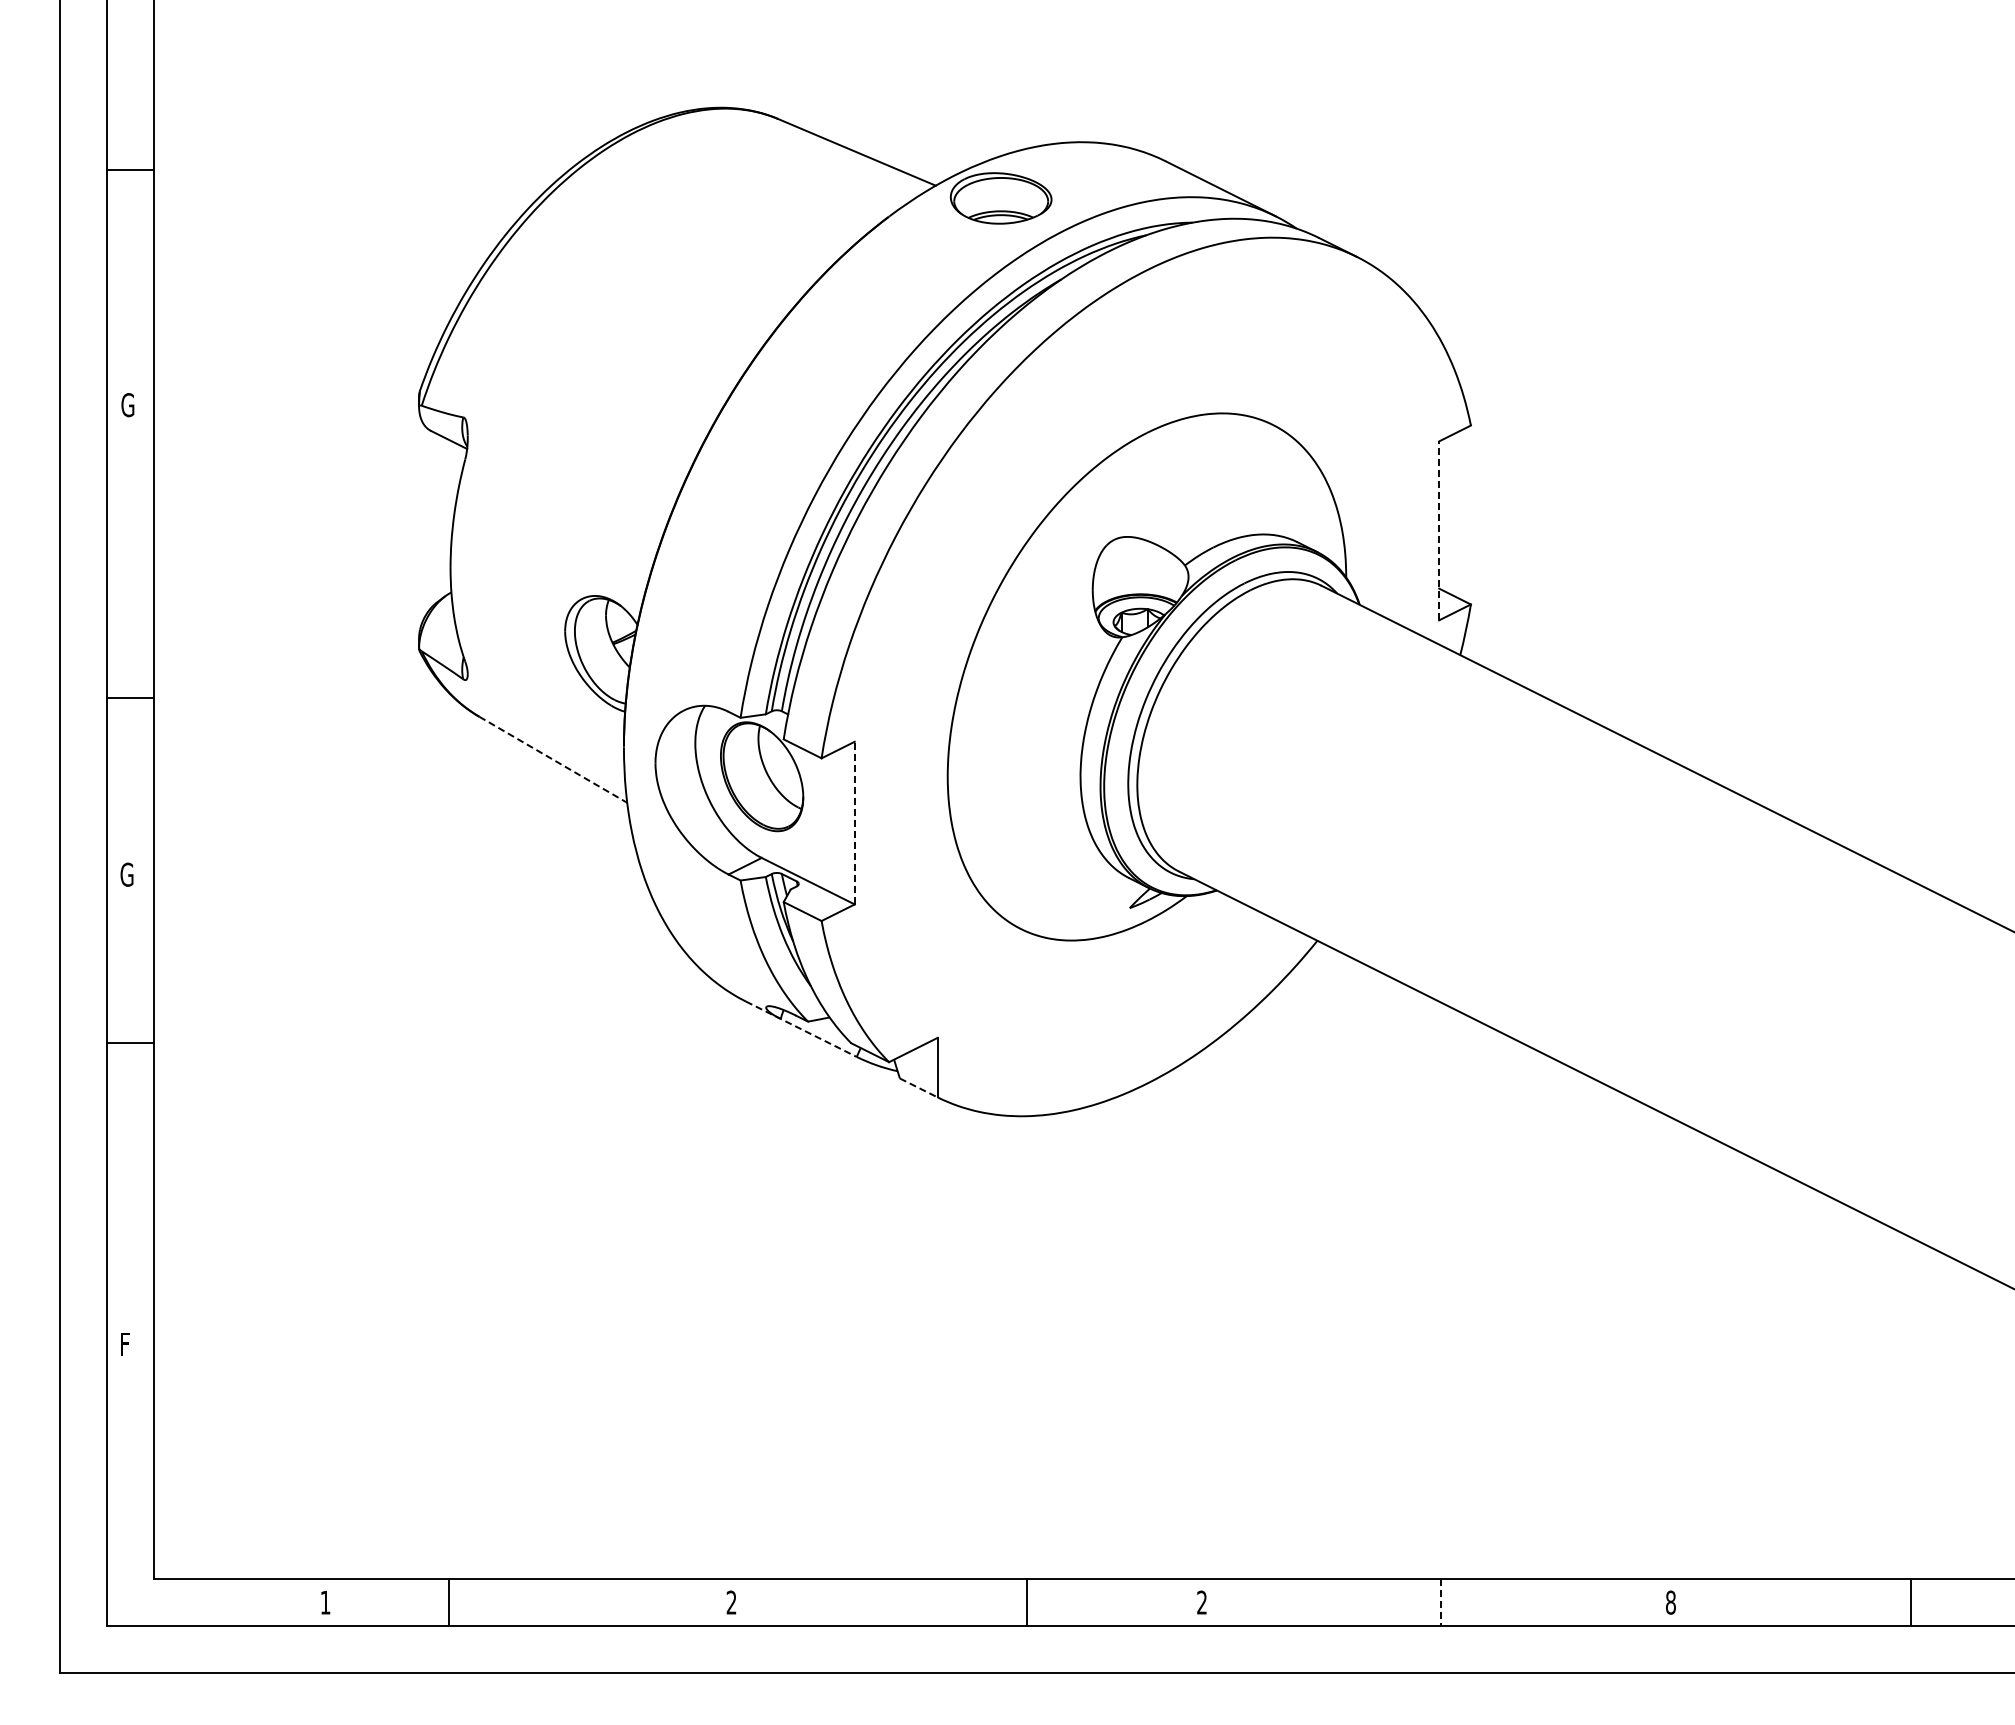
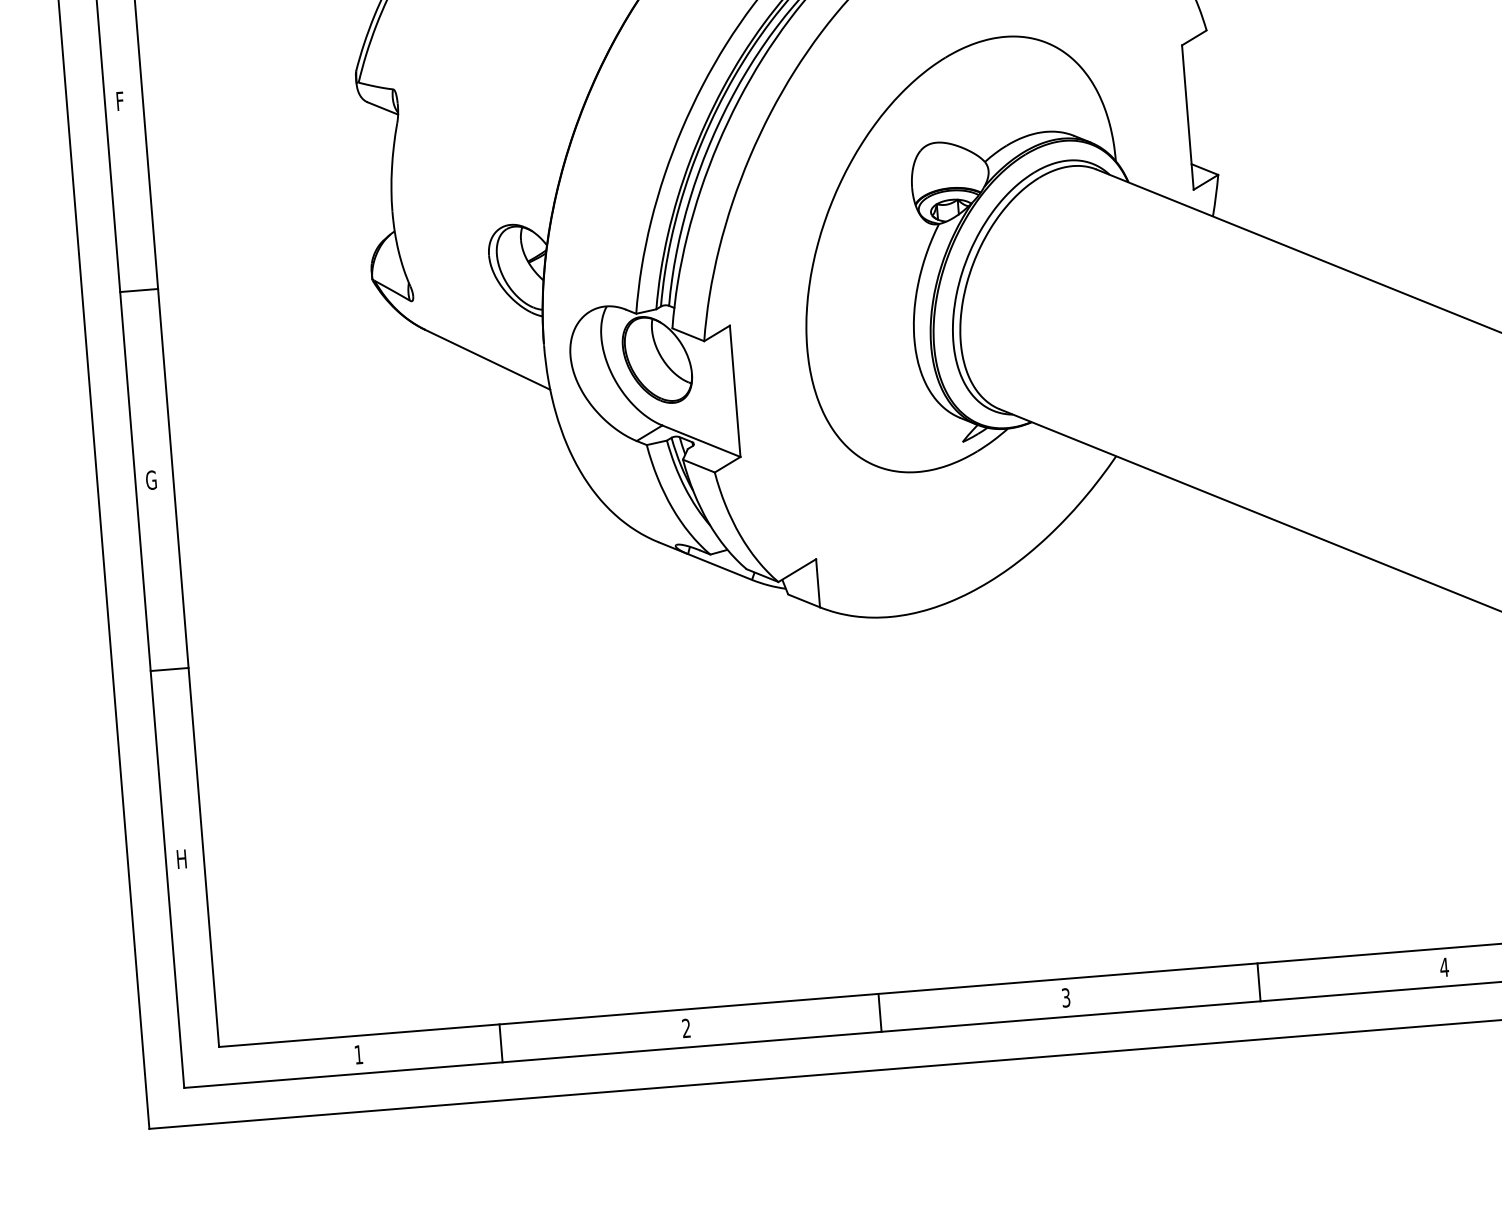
text: (127, 405) -> (121, 101), G -> F
line: (1439, 530) -> (1188, 117), dashed -> solid
line: (130, 697) -> (138, 290), moved
line: (553, 759) -> (487, 359), dashed -> solid
line: (854, 822) -> (734, 390), dashed -> solid
line: (801, 1029) -> (705, 561), dashed -> solid
line: (130, 1042) -> (169, 669), moved
line: (919, 1088) -> (804, 601), dashed -> solid
text: (127, 1344) -> (182, 859), F -> H
line: (448, 1602) -> (500, 1043), moved
line: (1026, 1602) -> (880, 1012), moved
text: (1201, 1602) -> (1065, 997), 2 -> 3
text: (1670, 1602) -> (1444, 967), 8 -> 4
line: (1441, 1603) -> (1259, 983), dashed -> solid

